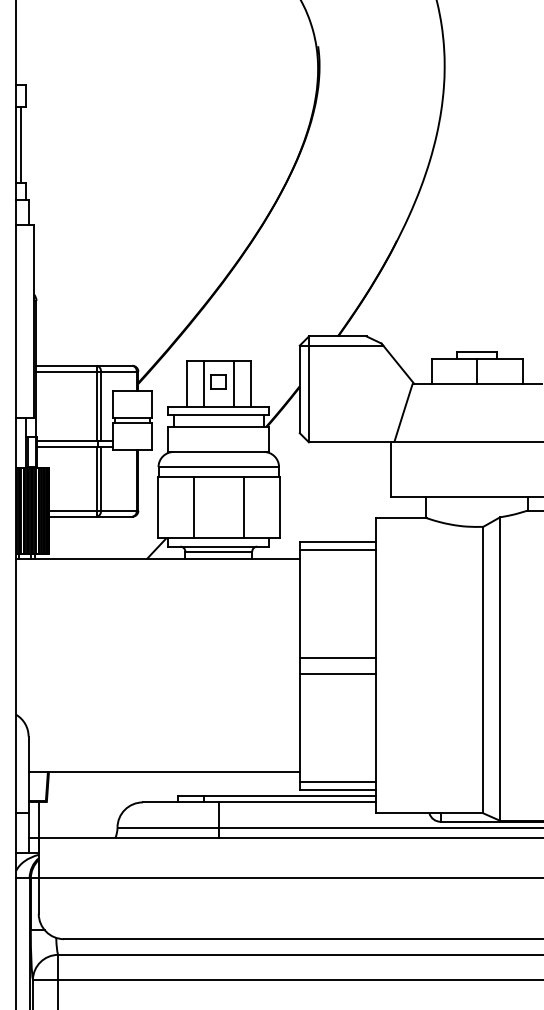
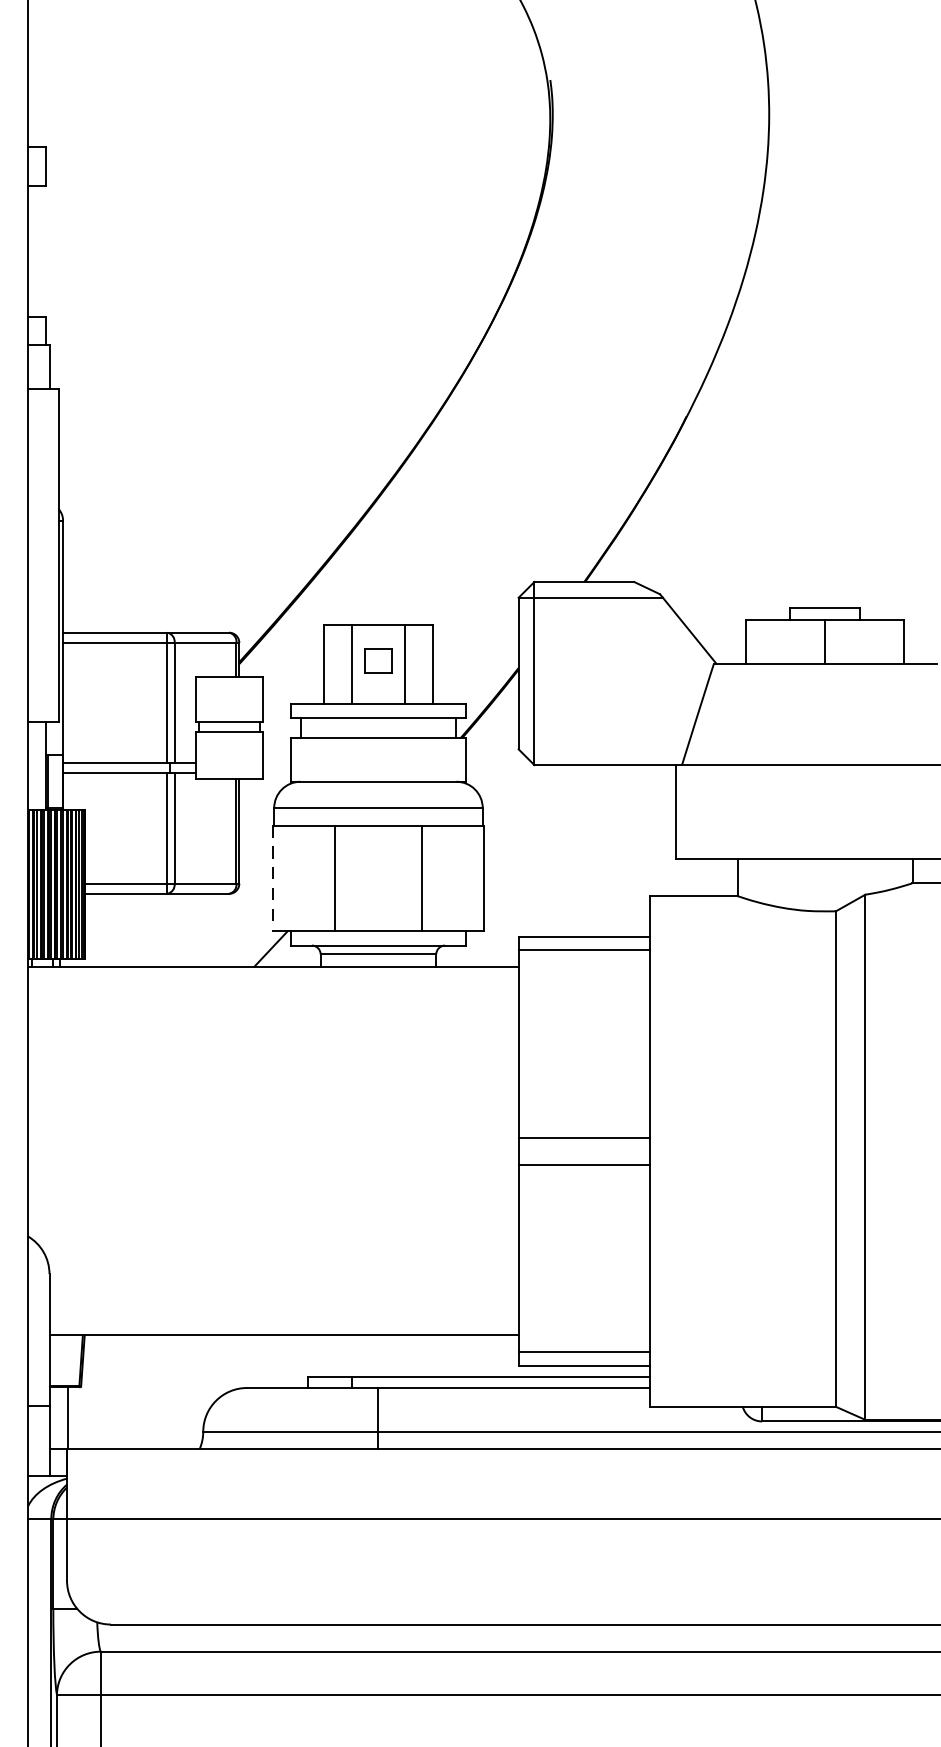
line: (21, 145) -> (37, 251), removed
line: (158, 508) -> (274, 879), solid -> dashed

